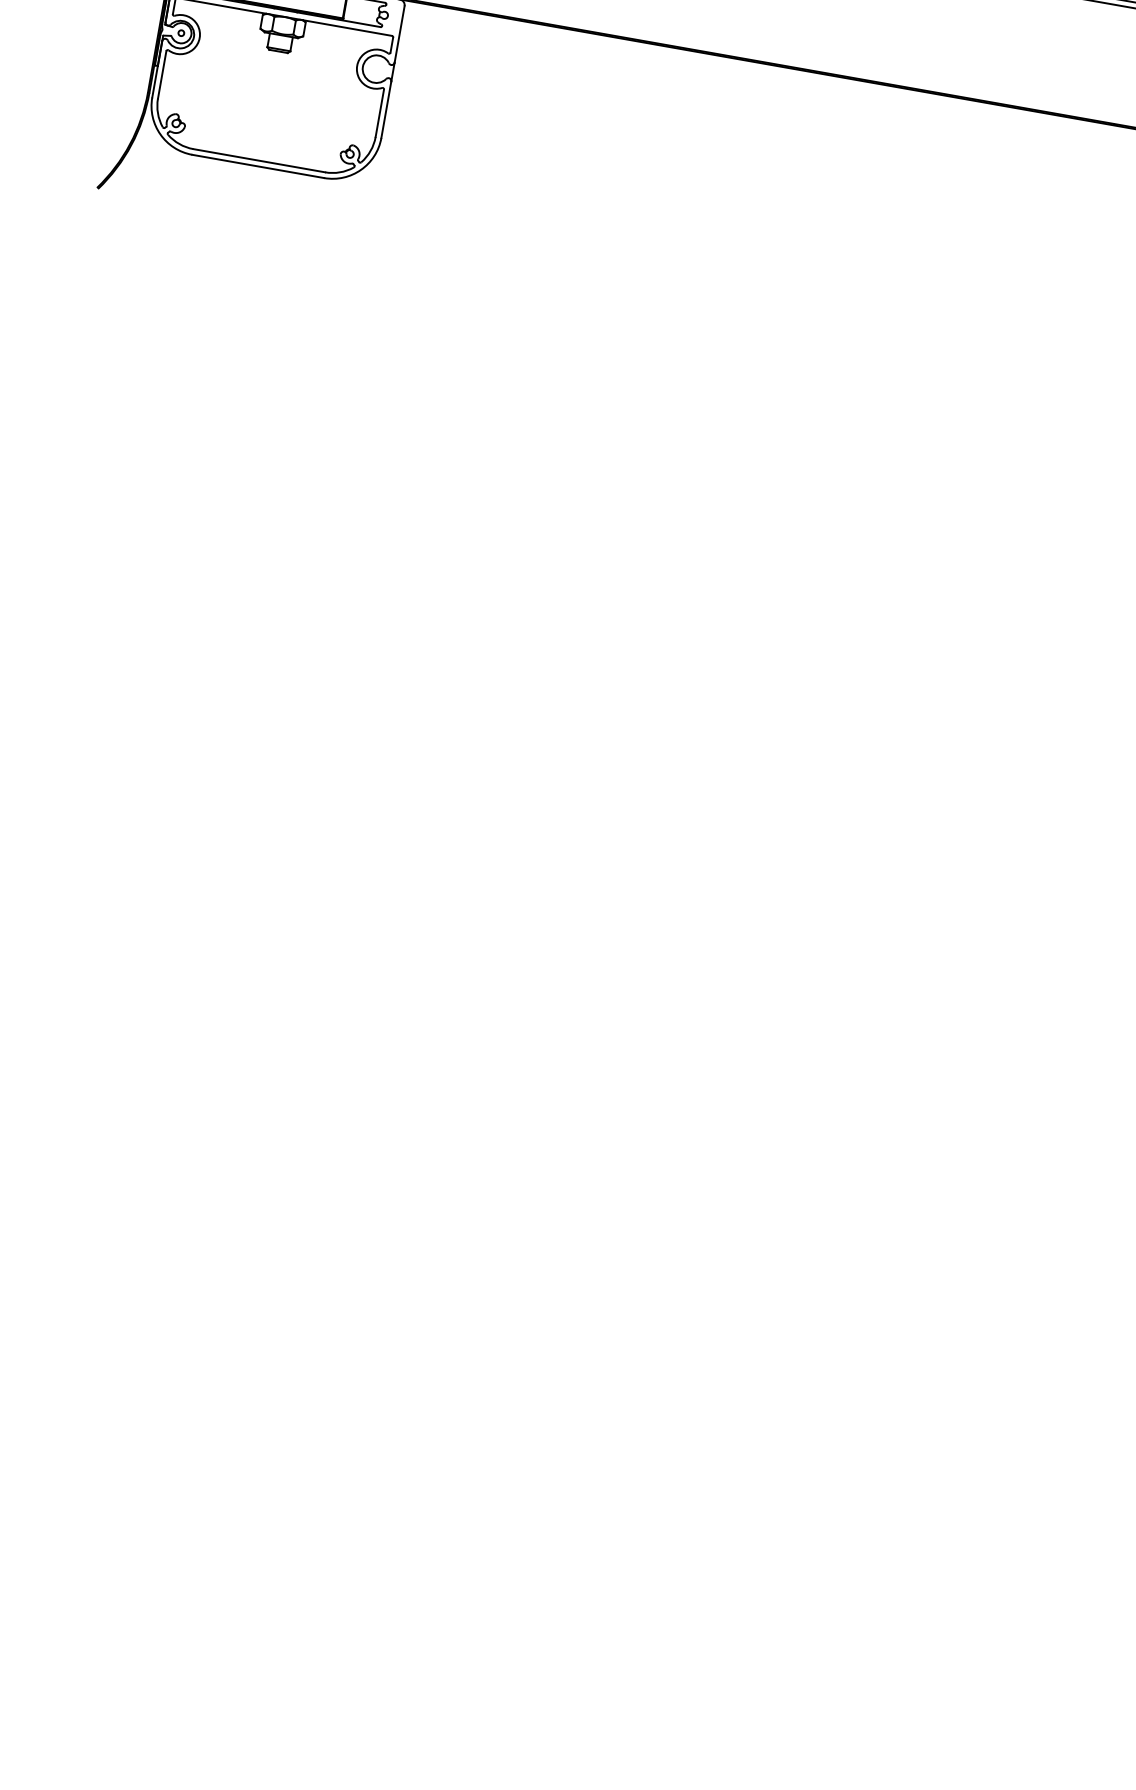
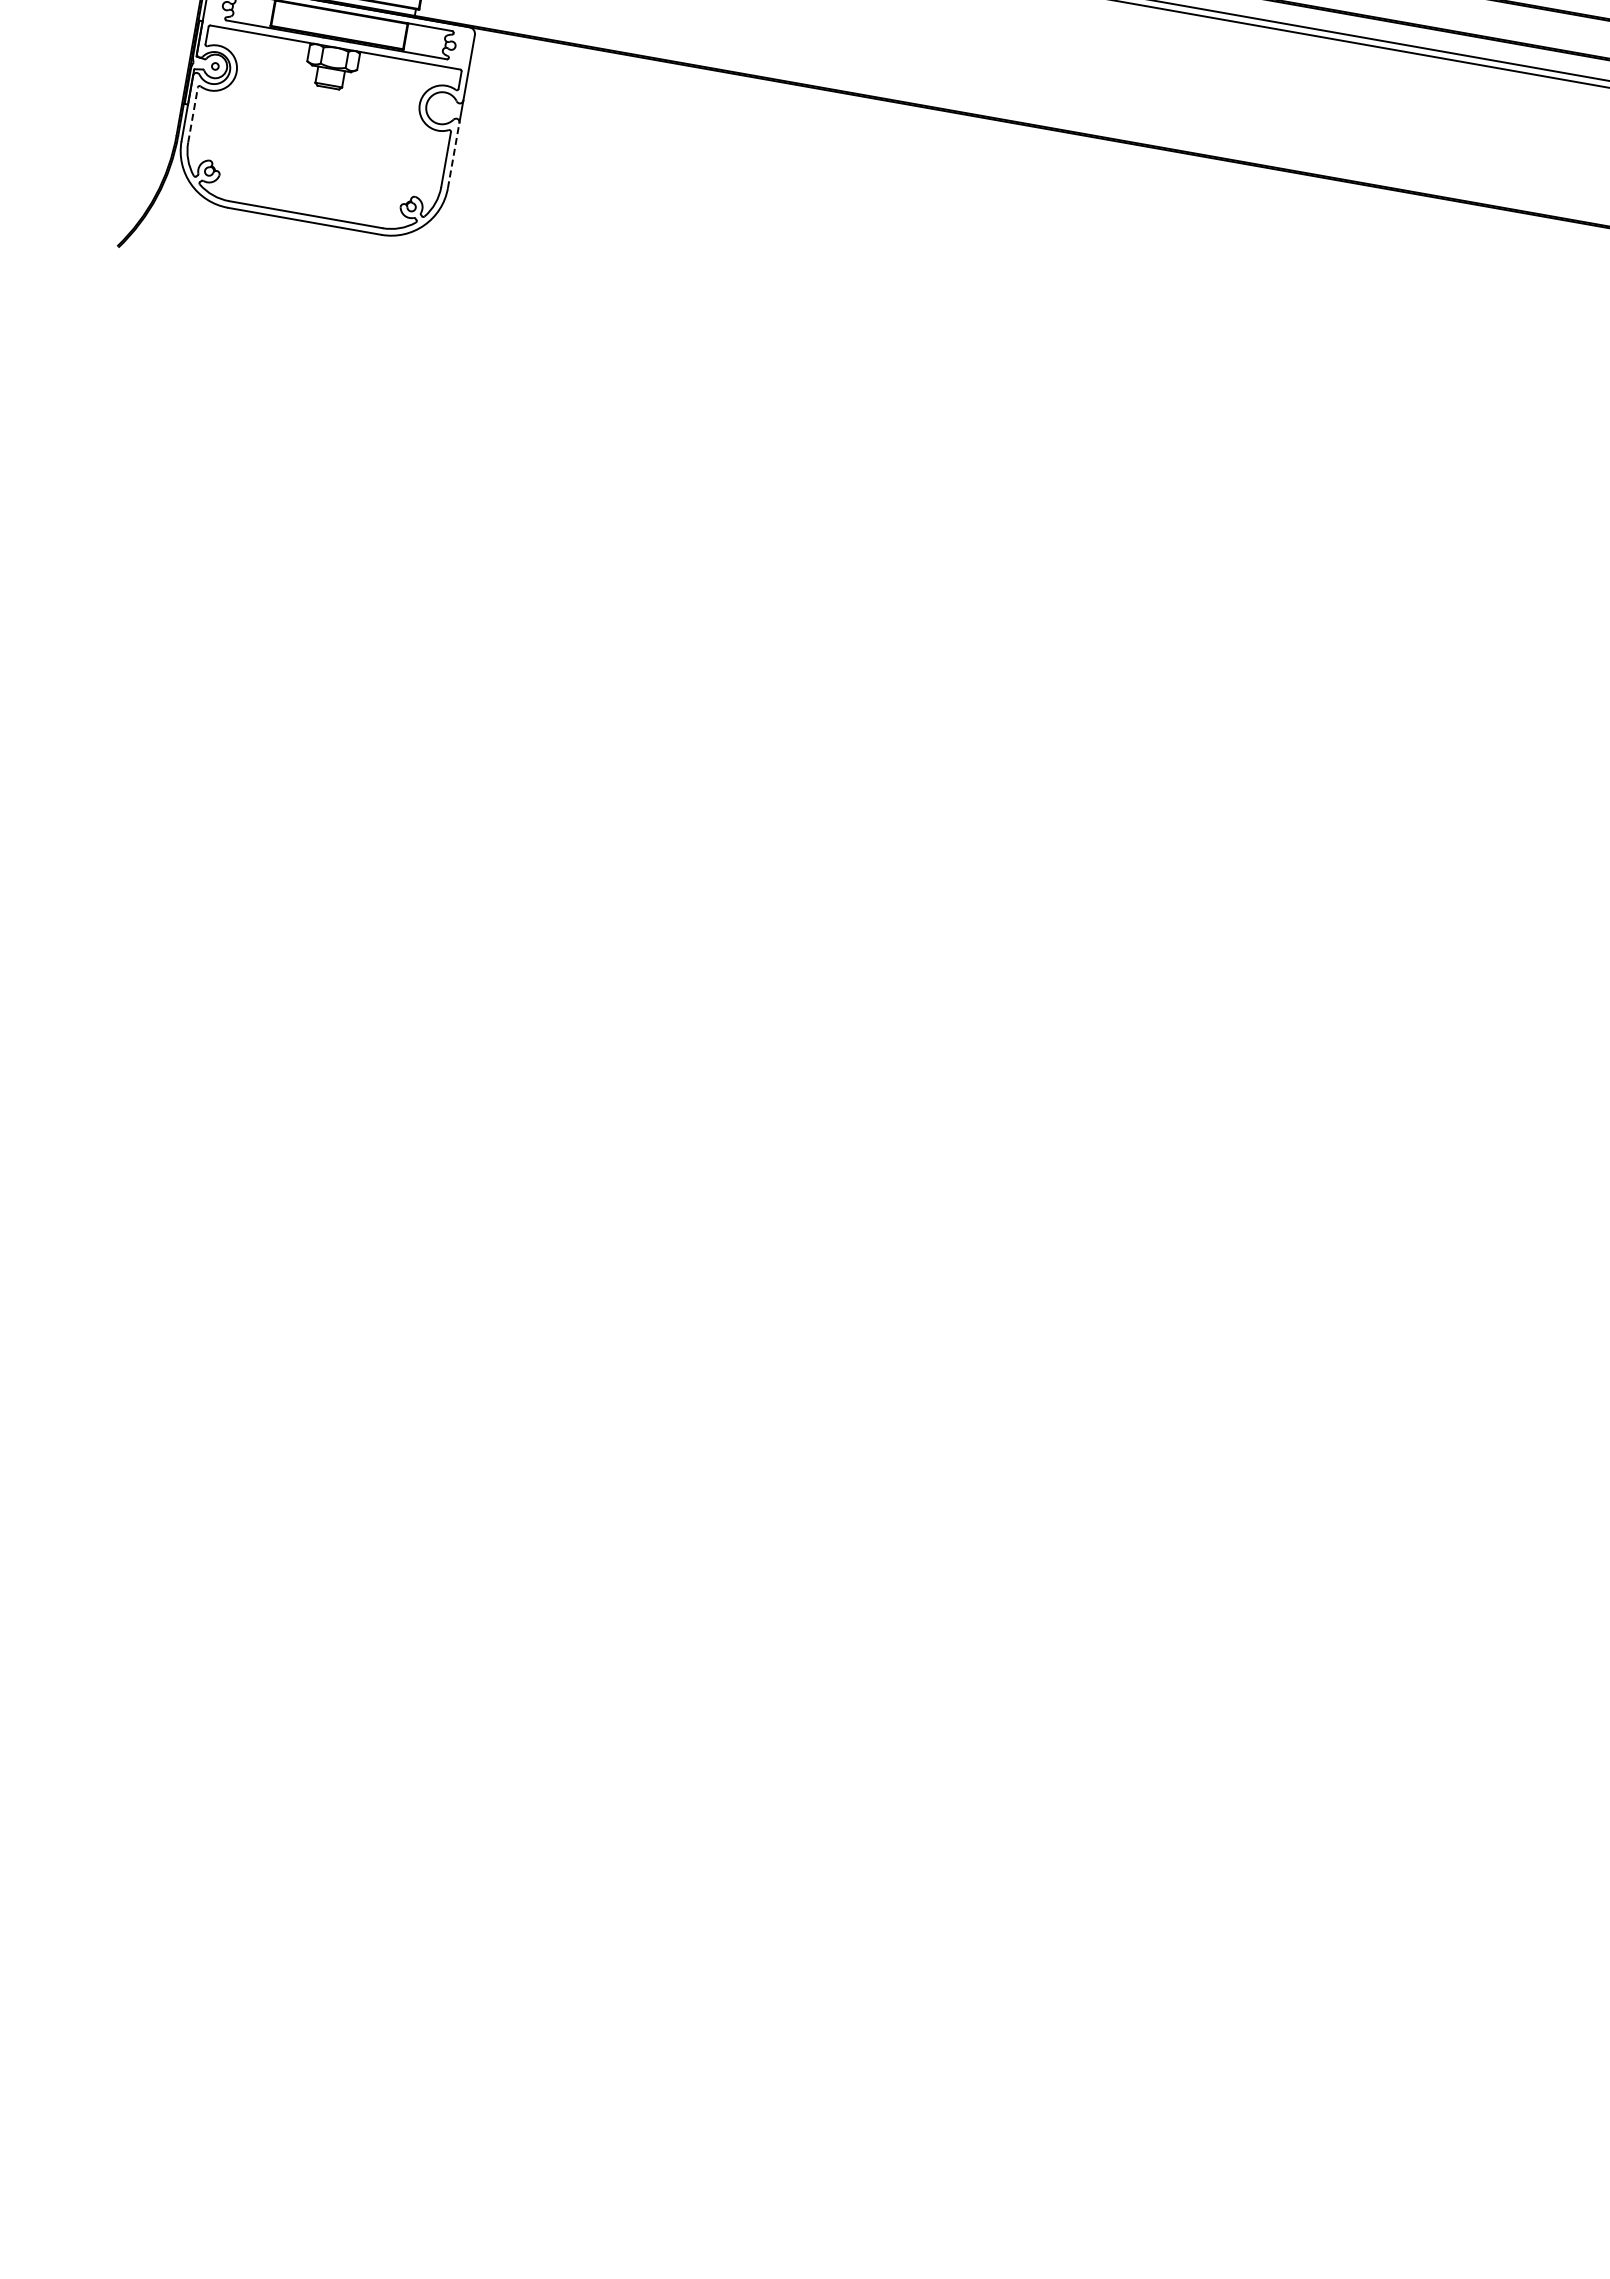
line: (162, 74) -> (193, 114), solid -> dashed
line: (386, 108) -> (453, 154), solid -> dashed

